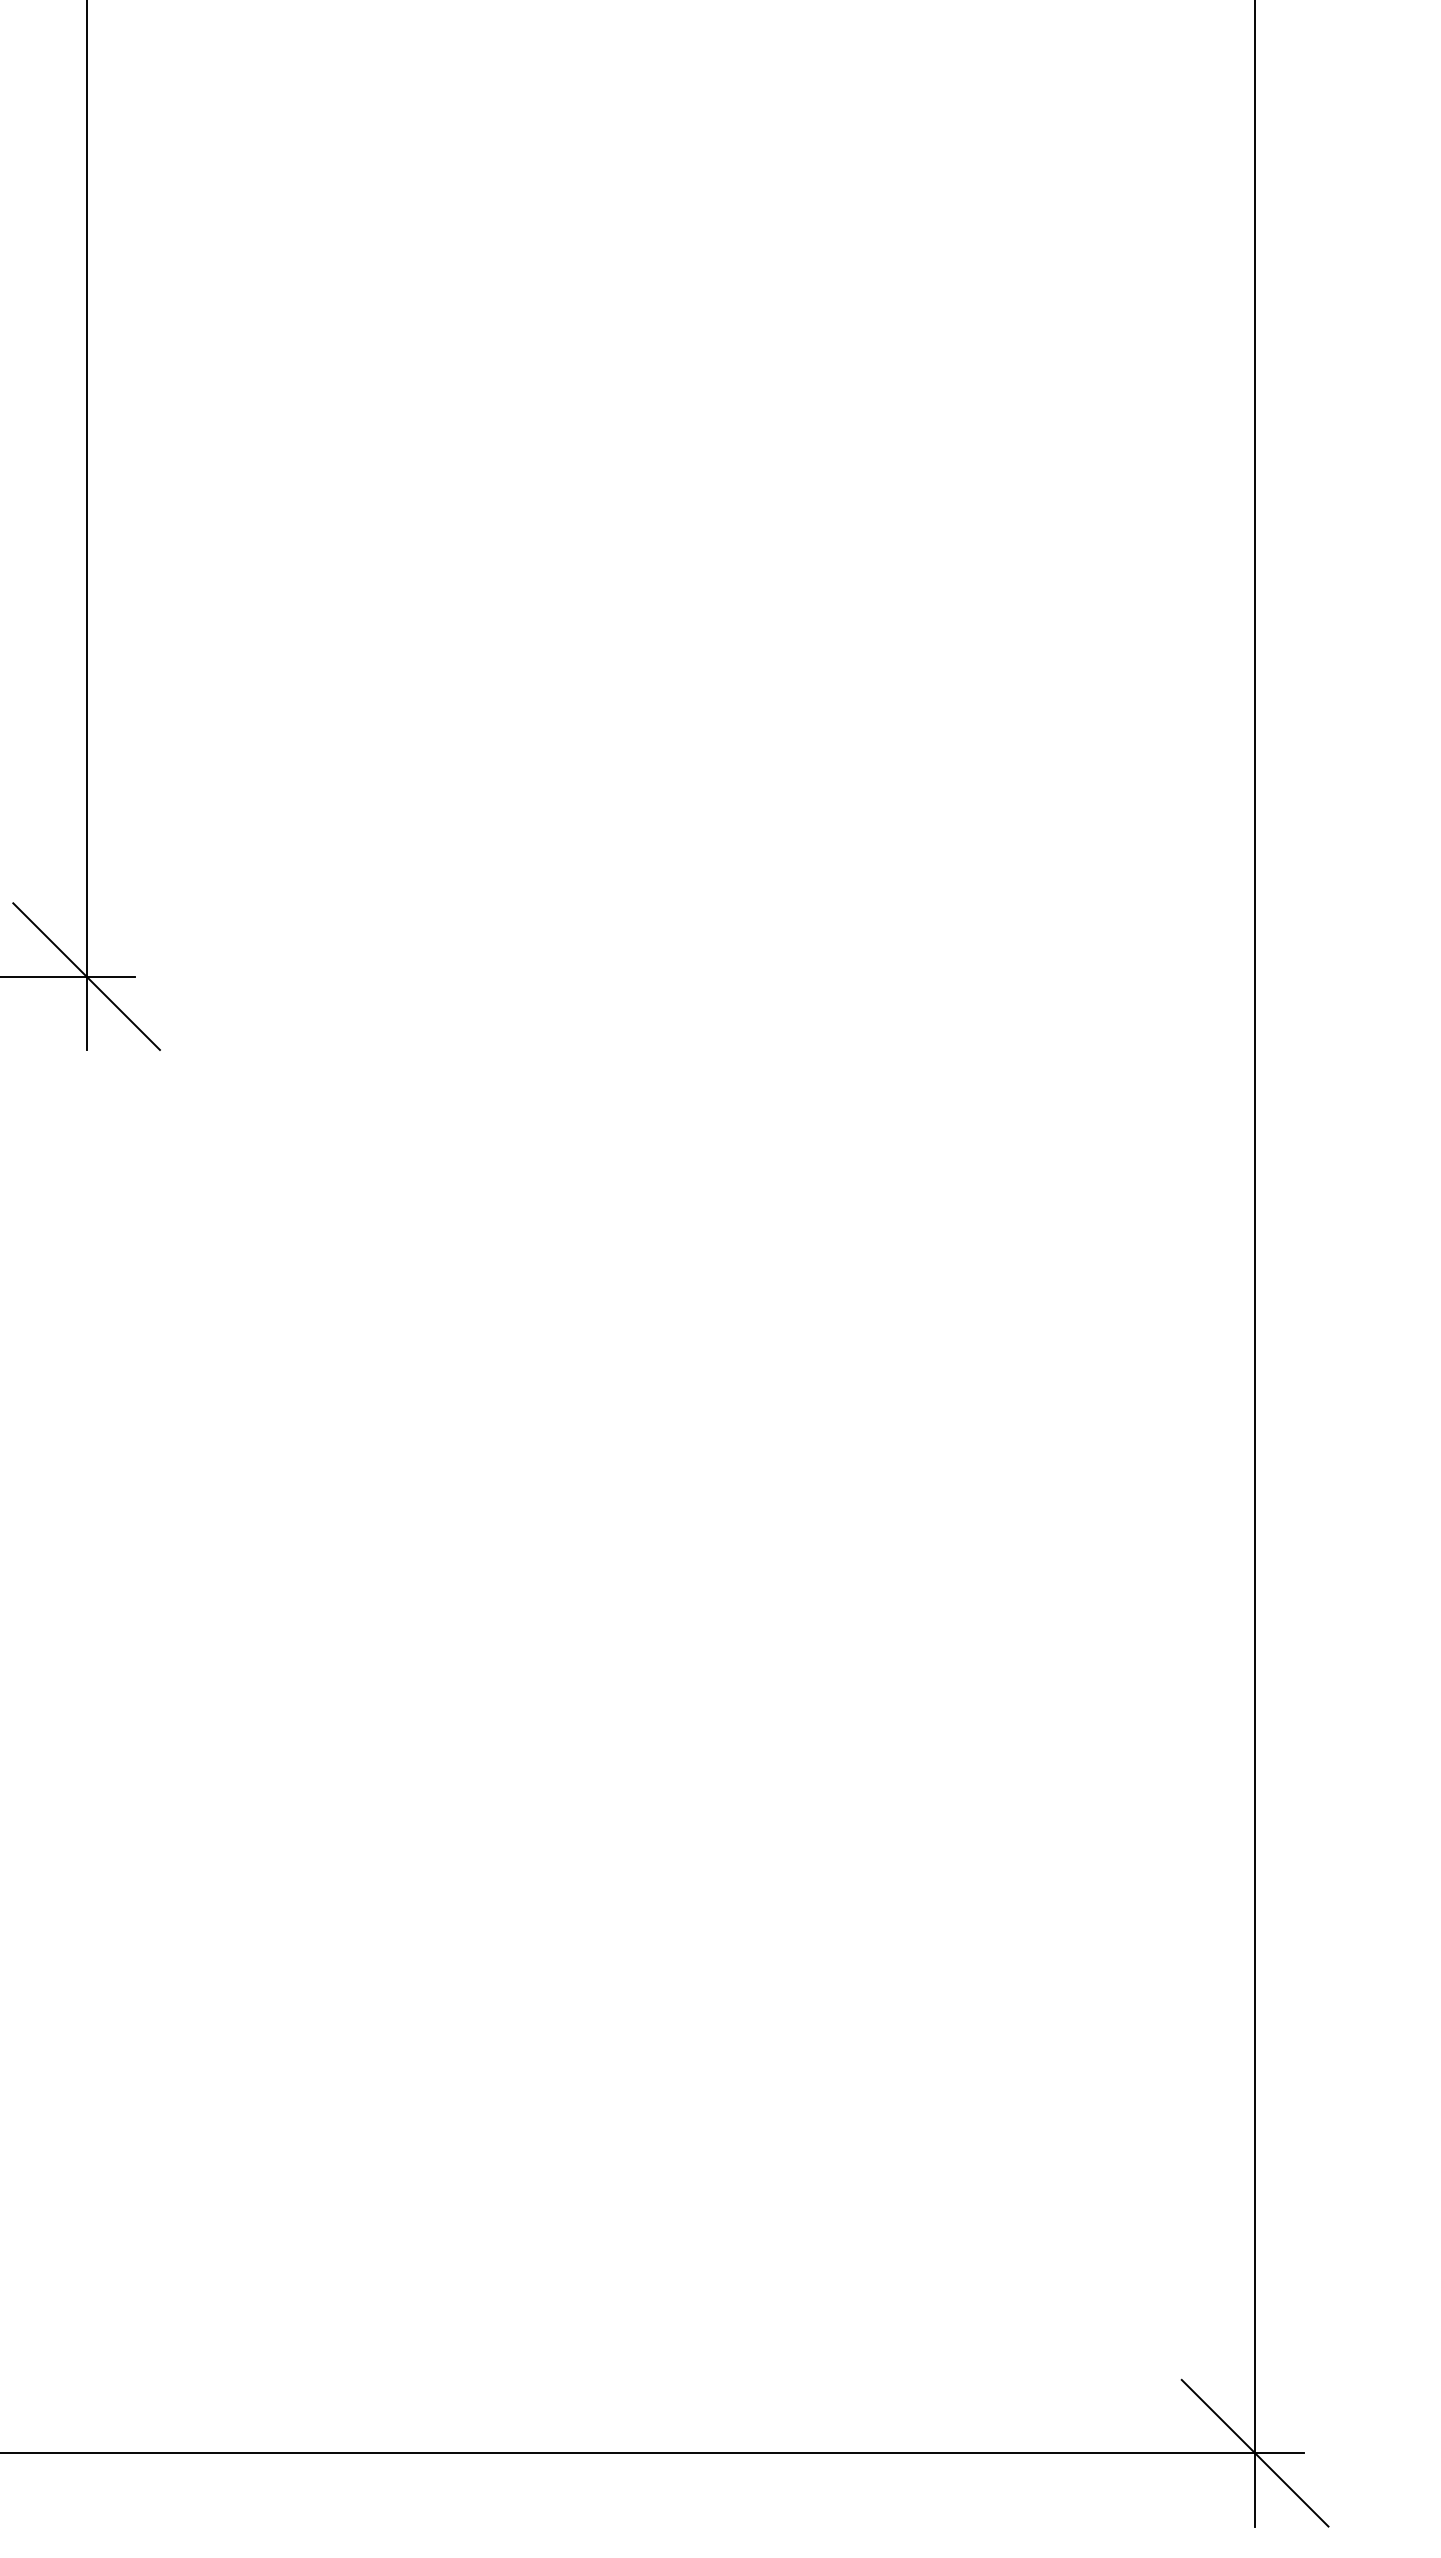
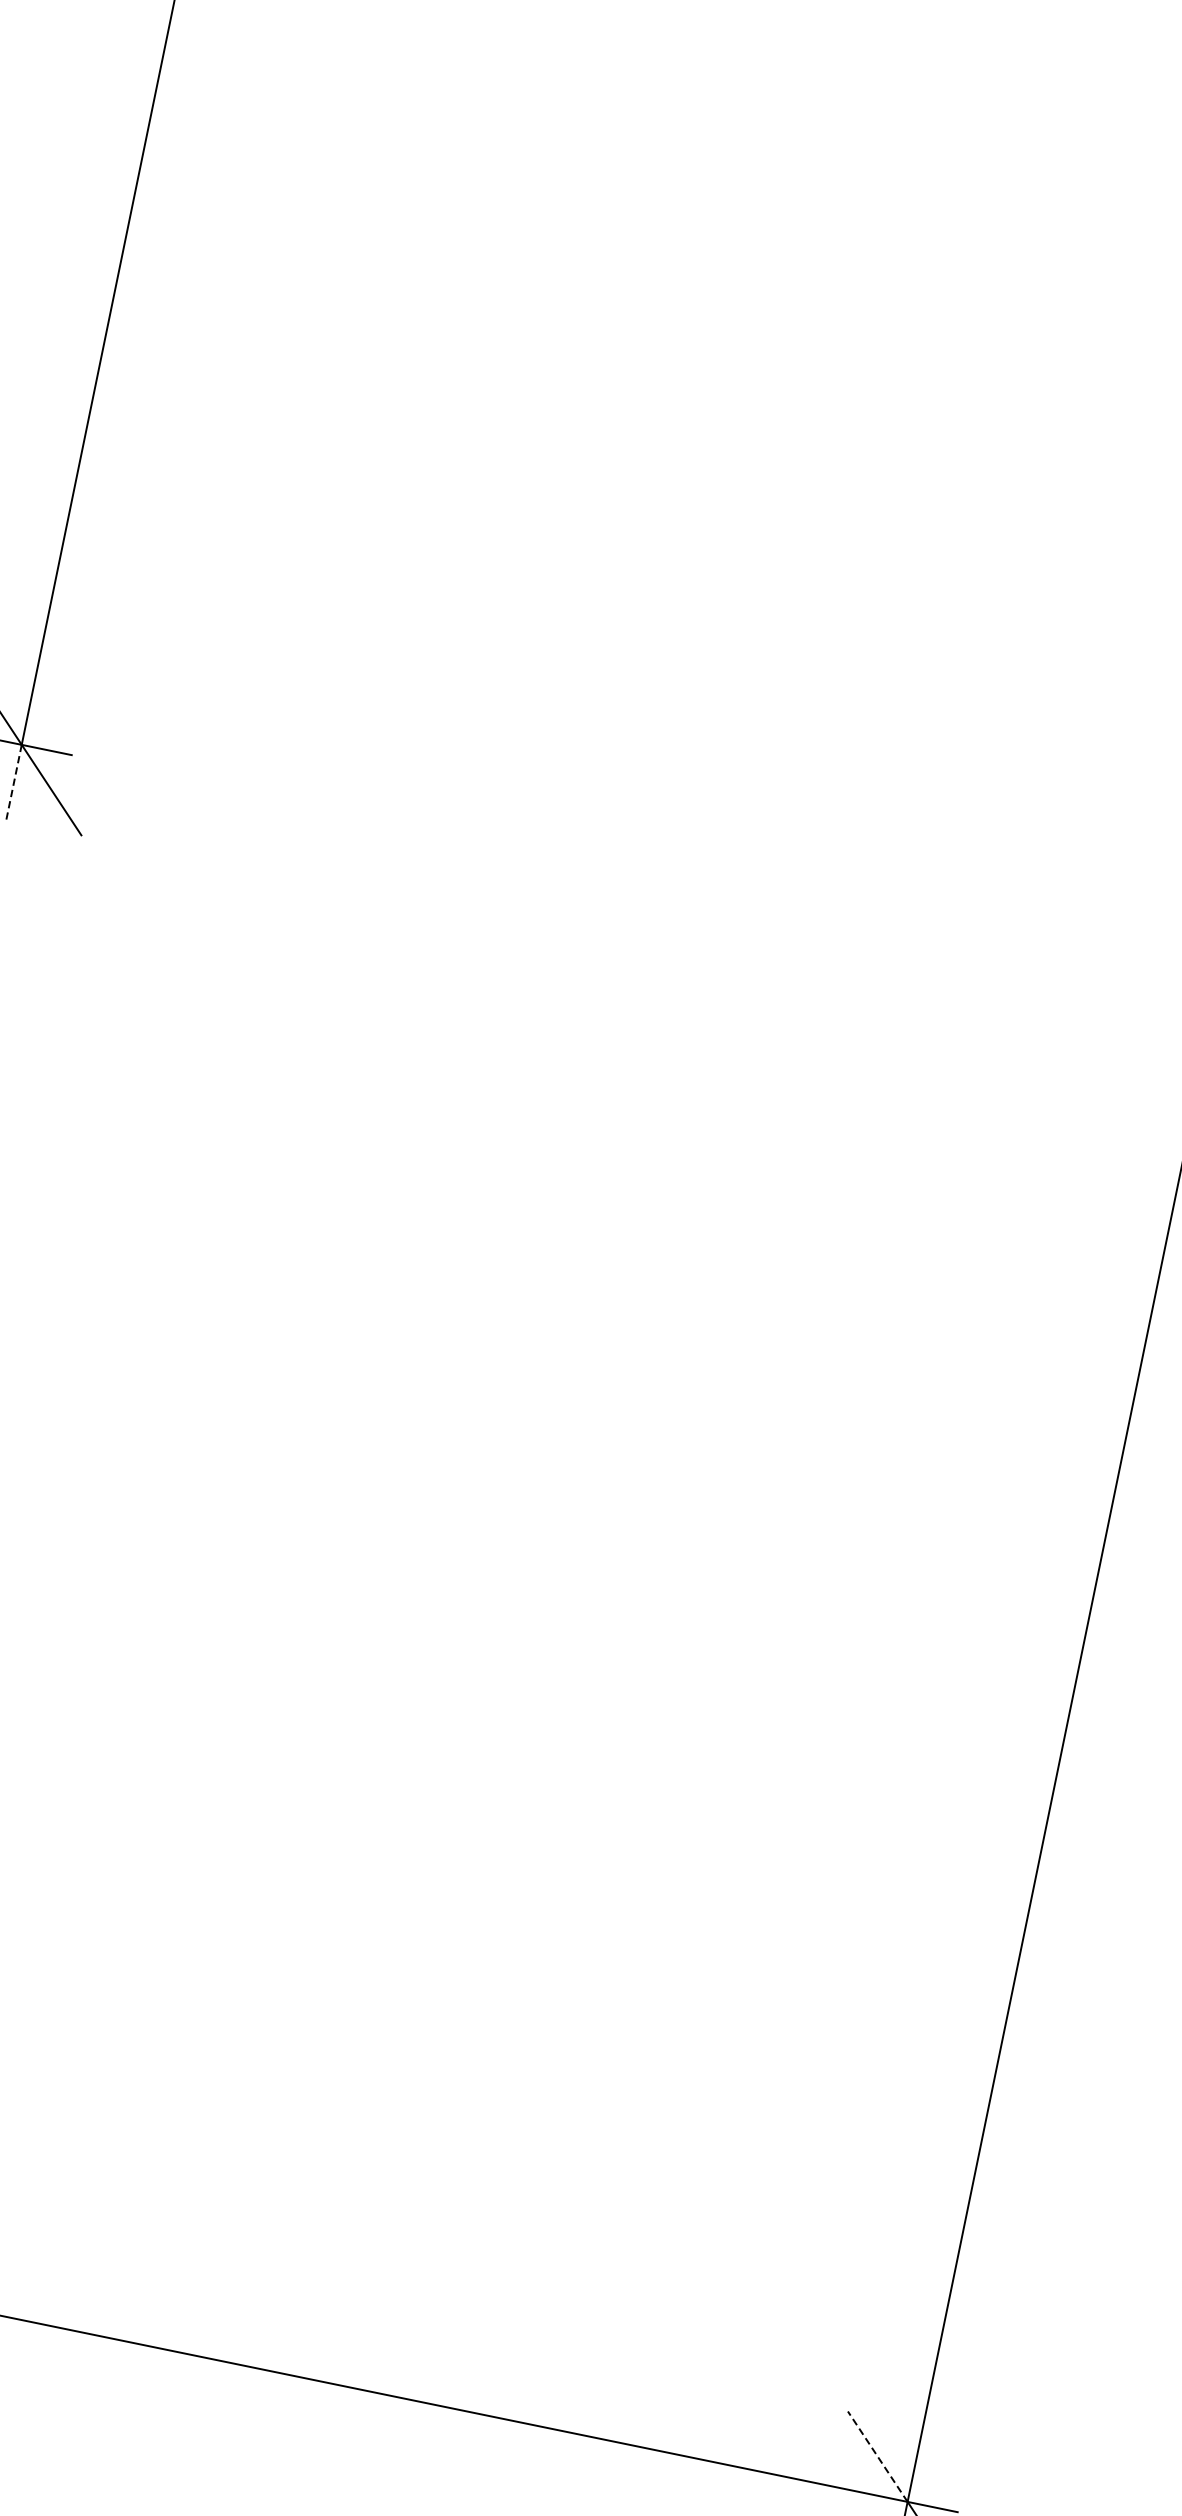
line: (86, 1013) -> (13, 782), solid -> dashed
line: (1218, 2416) -> (877, 2456), solid -> dashed

